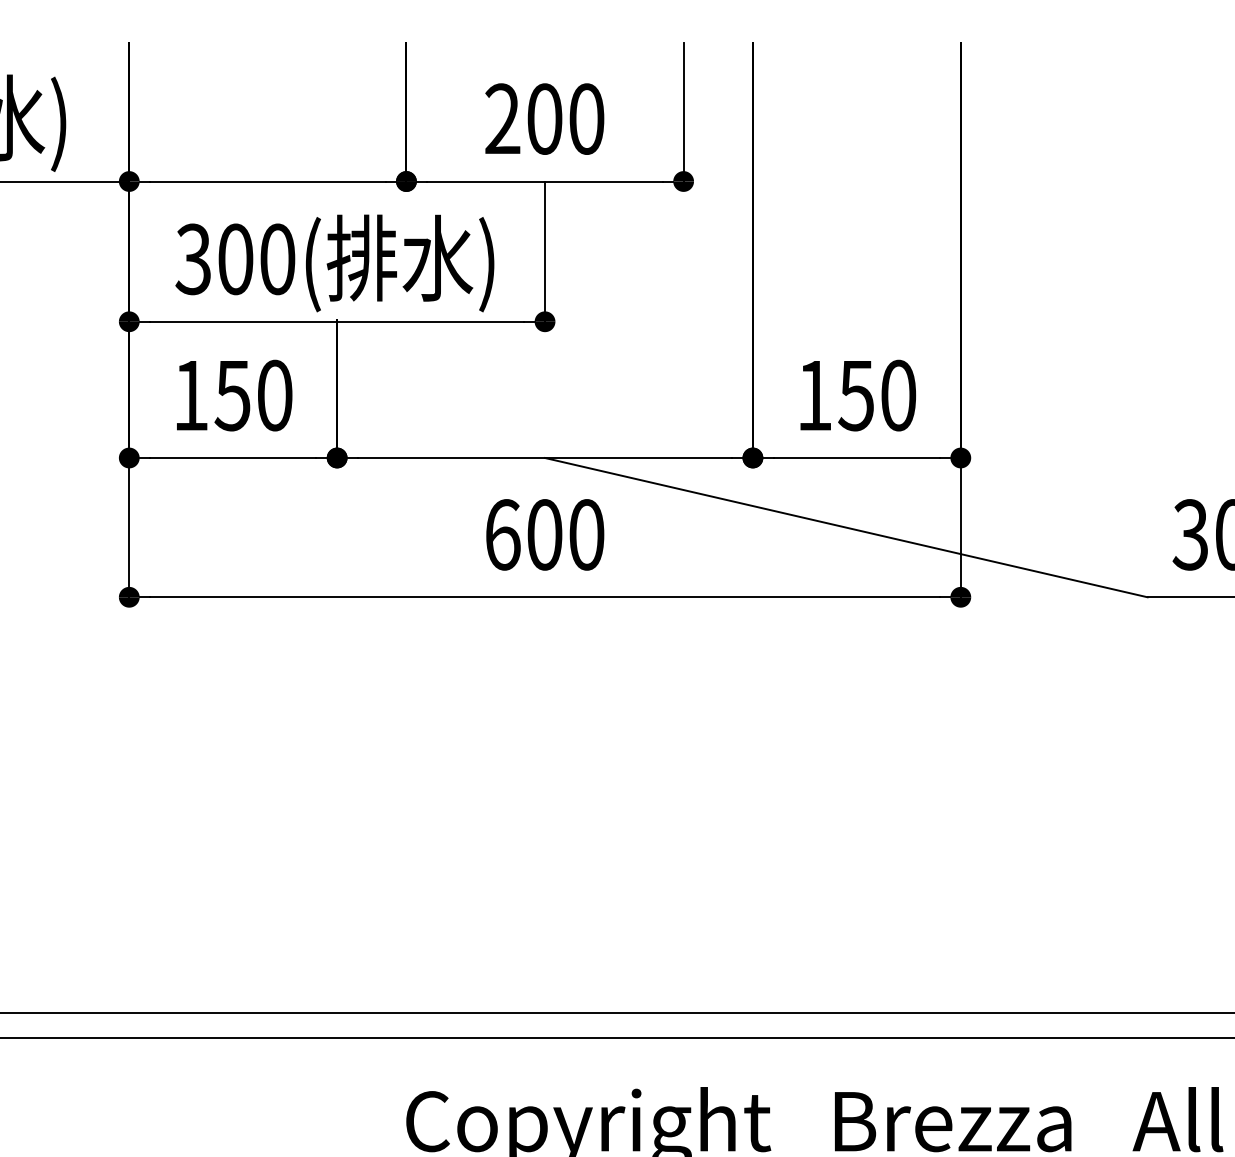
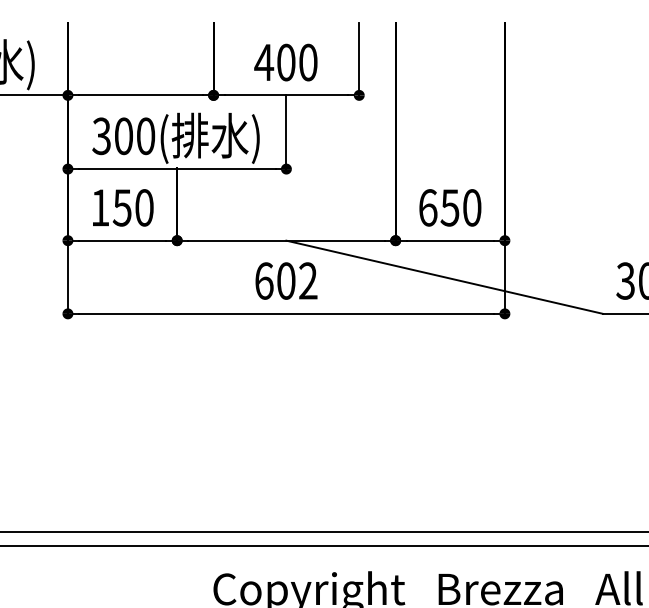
text: (503, 117) -> (264, 61), 200 -> 400
text: (815, 394) -> (428, 207), 150 -> 650
text: (587, 533) -> (308, 280), 600 -> 602

